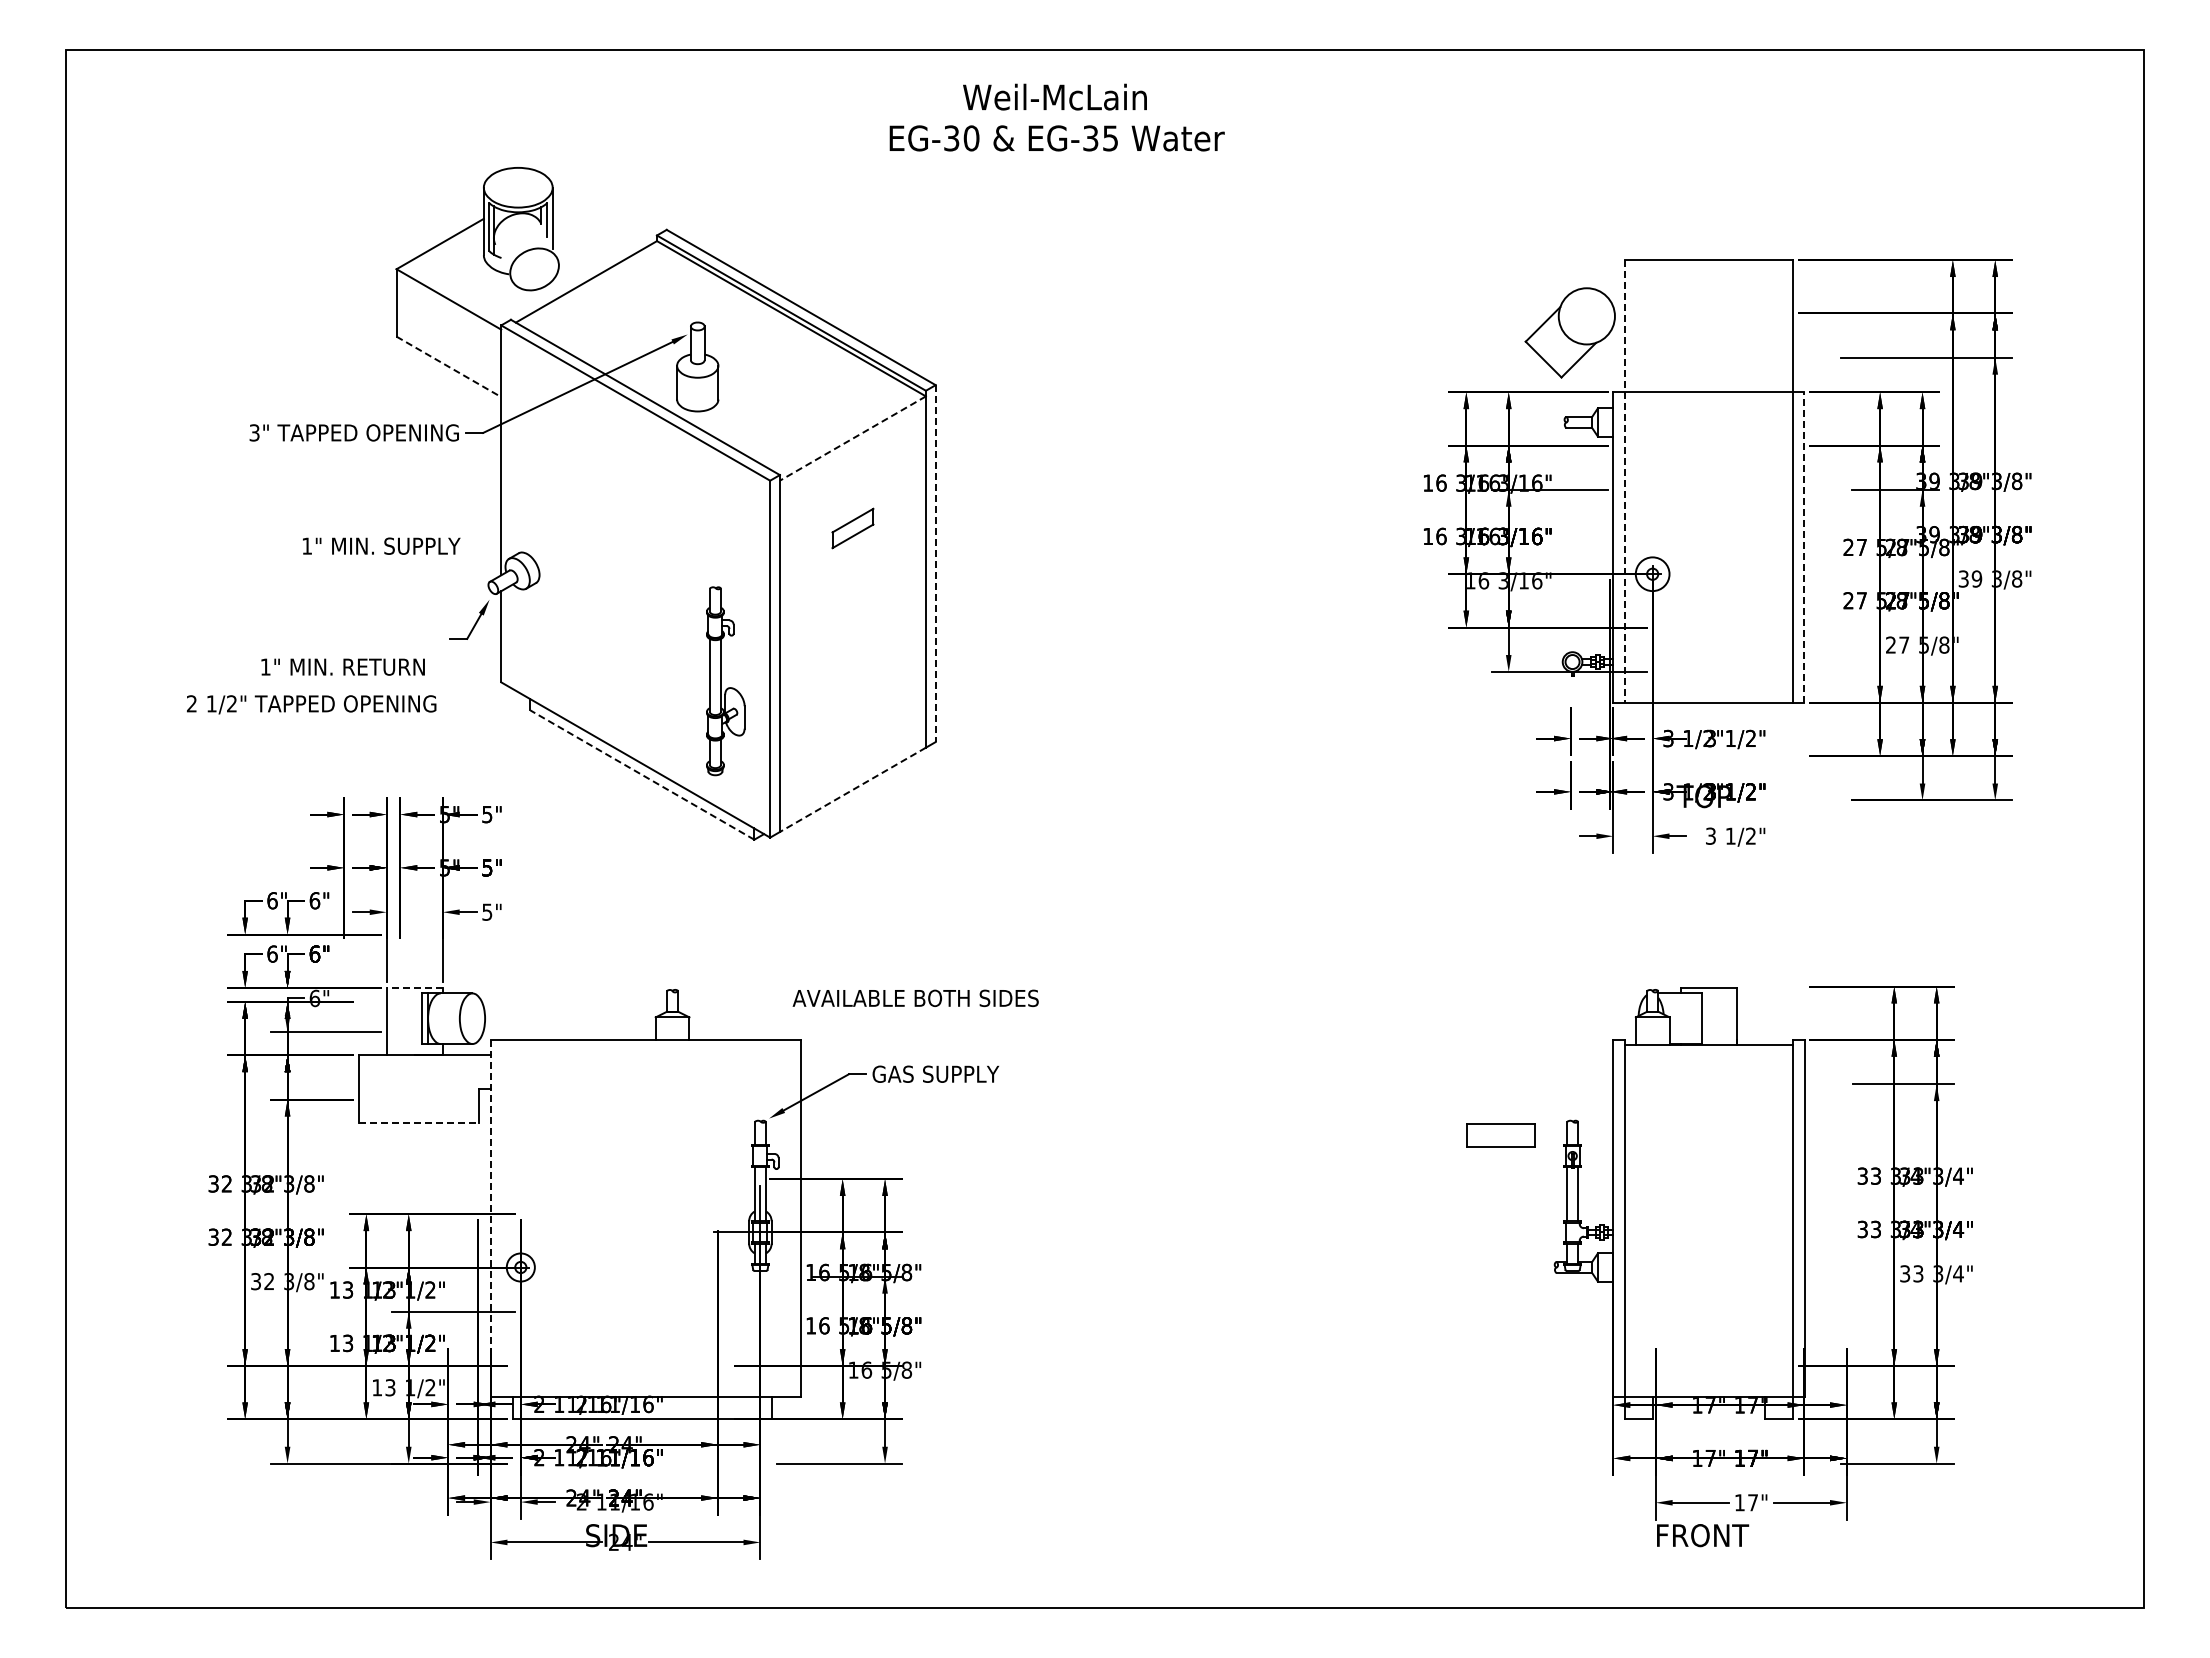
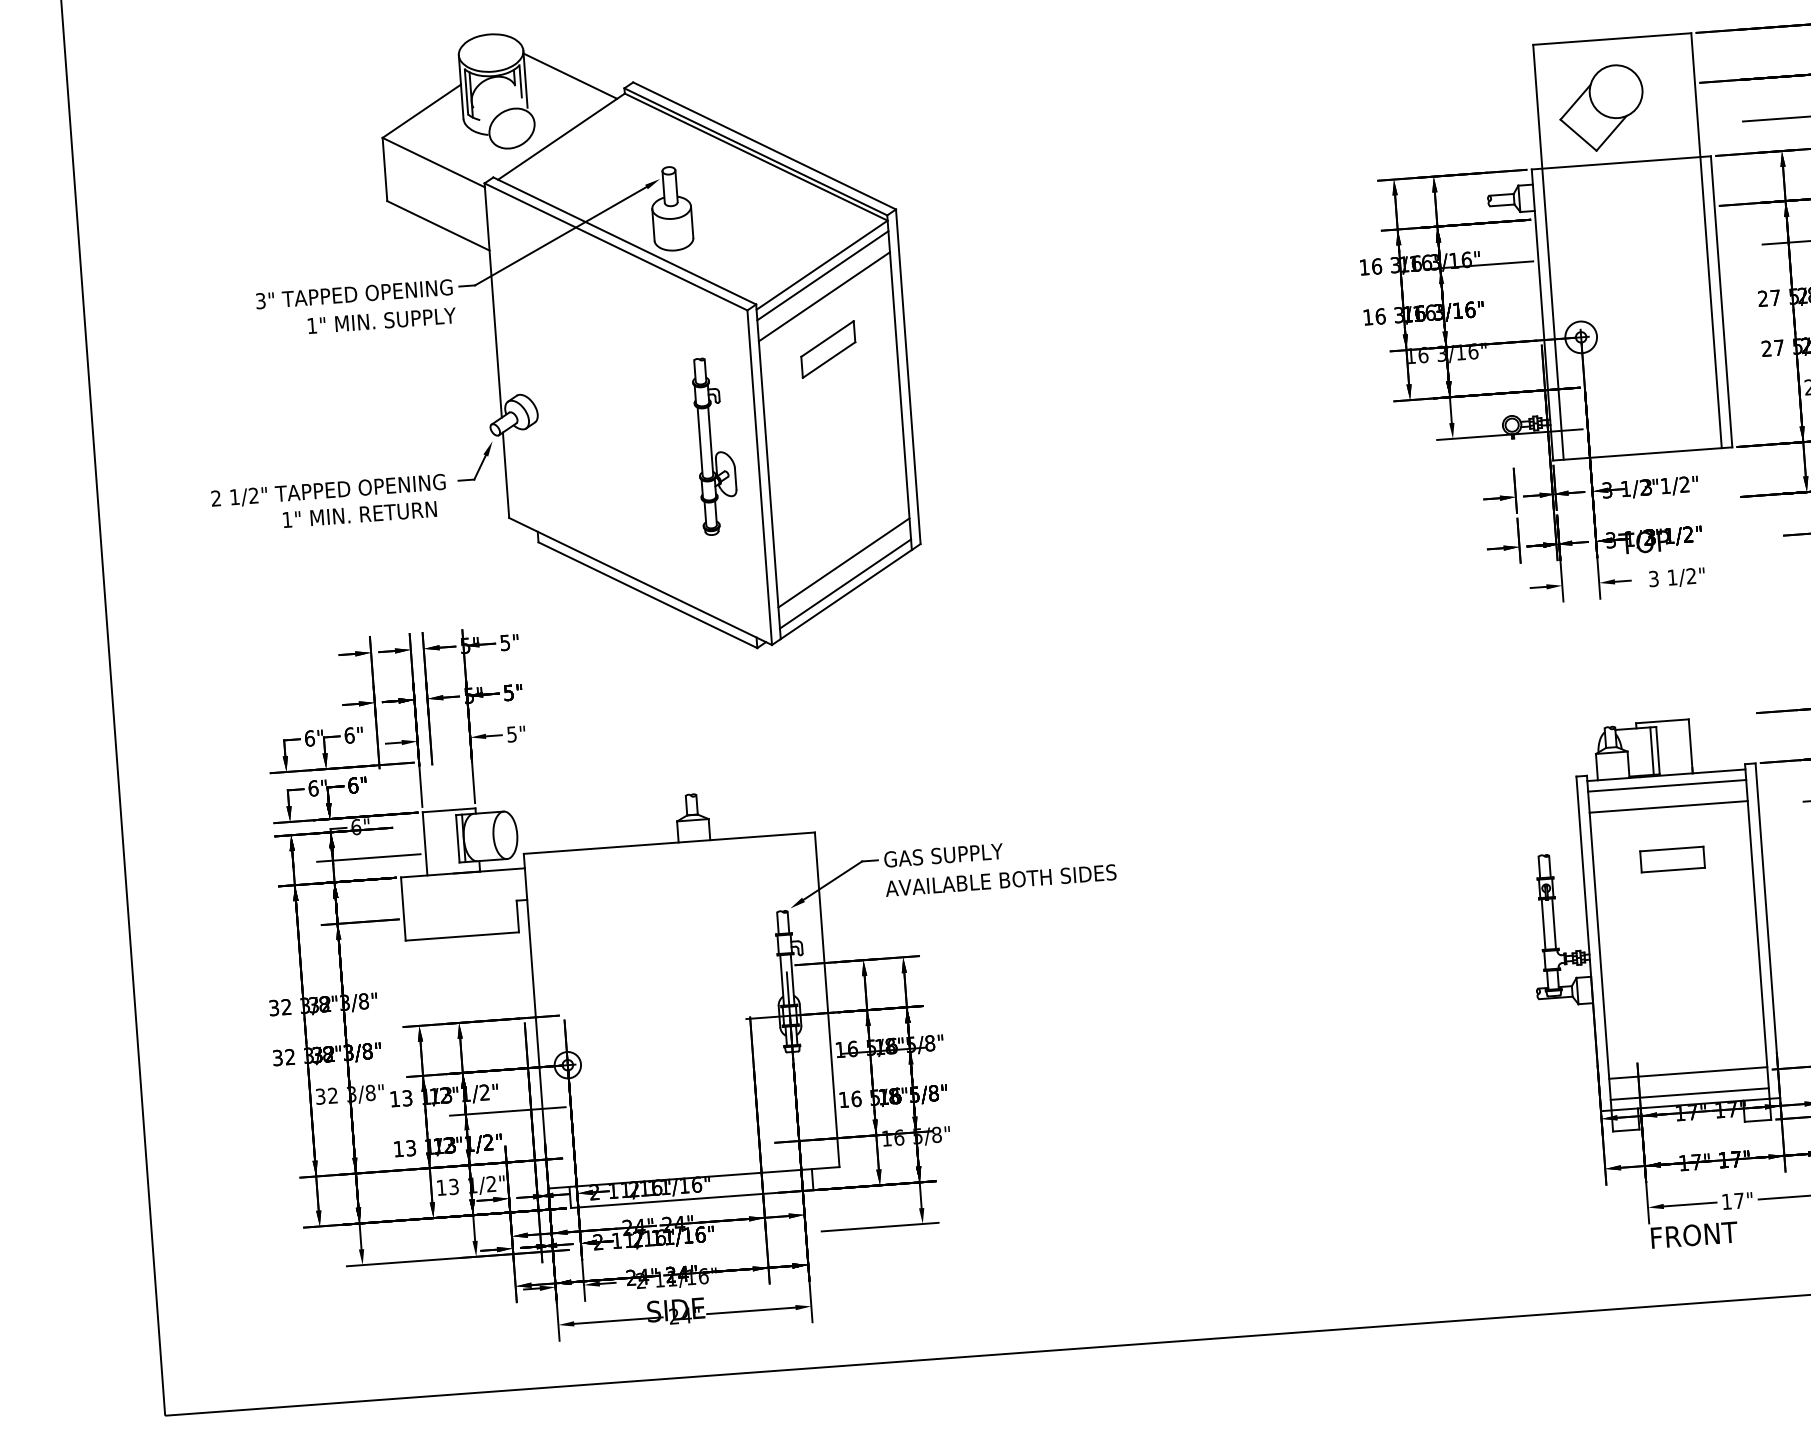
line: (600, 218) -> (570, 76), added
part: (1569, 332) -> (1600, 108), moved
line: (449, 367) -> (439, 226), dashed -> solid
line: (852, 438) -> (821, 265), dashed -> solid
line: (852, 449) -> (822, 275), added
line: (852, 472) -> (824, 297), added
line: (1624, 481) -> (1548, 252), dashed -> solid
part: (852, 528) -> (827, 349), size x1.43
text: (381, 545) -> (381, 320), moved
line: (1804, 546) -> (1721, 300), dashed -> solid
line: (935, 564) -> (908, 377), dashed -> solid
part: (725, 681) -> (715, 446), moved
text: (311, 704) -> (328, 490), moved
line: (852, 755) -> (843, 562), added
line: (641, 774) -> (647, 594), dashed -> solid
line: (852, 778) -> (845, 583), added
line: (852, 790) -> (845, 595), dashed -> solid
line: (414, 987) -> (448, 810), dashed -> solid
text: (915, 998) -> (1000, 880), moved
line: (1695, 1018) -> (1651, 750), added
line: (1708, 1056) -> (1666, 785), added
line: (1708, 1079) -> (1668, 807), added
line: (419, 1122) -> (462, 936), dashed -> solid
part: (1500, 1135) -> (1672, 859), moved
line: (490, 1218) -> (536, 1021), dashed -> solid
line: (1708, 1363) -> (1687, 1073), added
line: (1708, 1385) -> (1689, 1094), added

